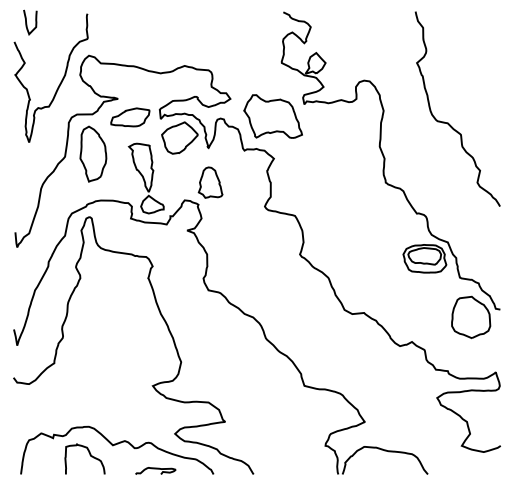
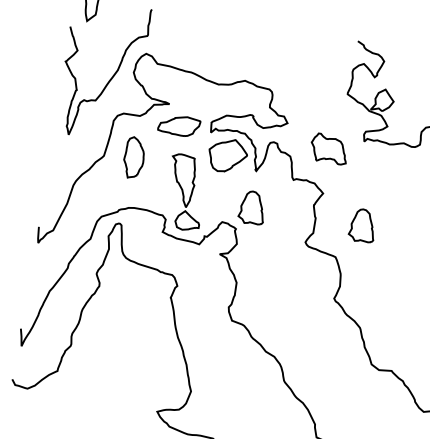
part: (272, 116) -> (328, 148), size x0.6
part: (93, 153) -> (134, 157), size x0.7
part: (315, 182) -> (362, 225), added

